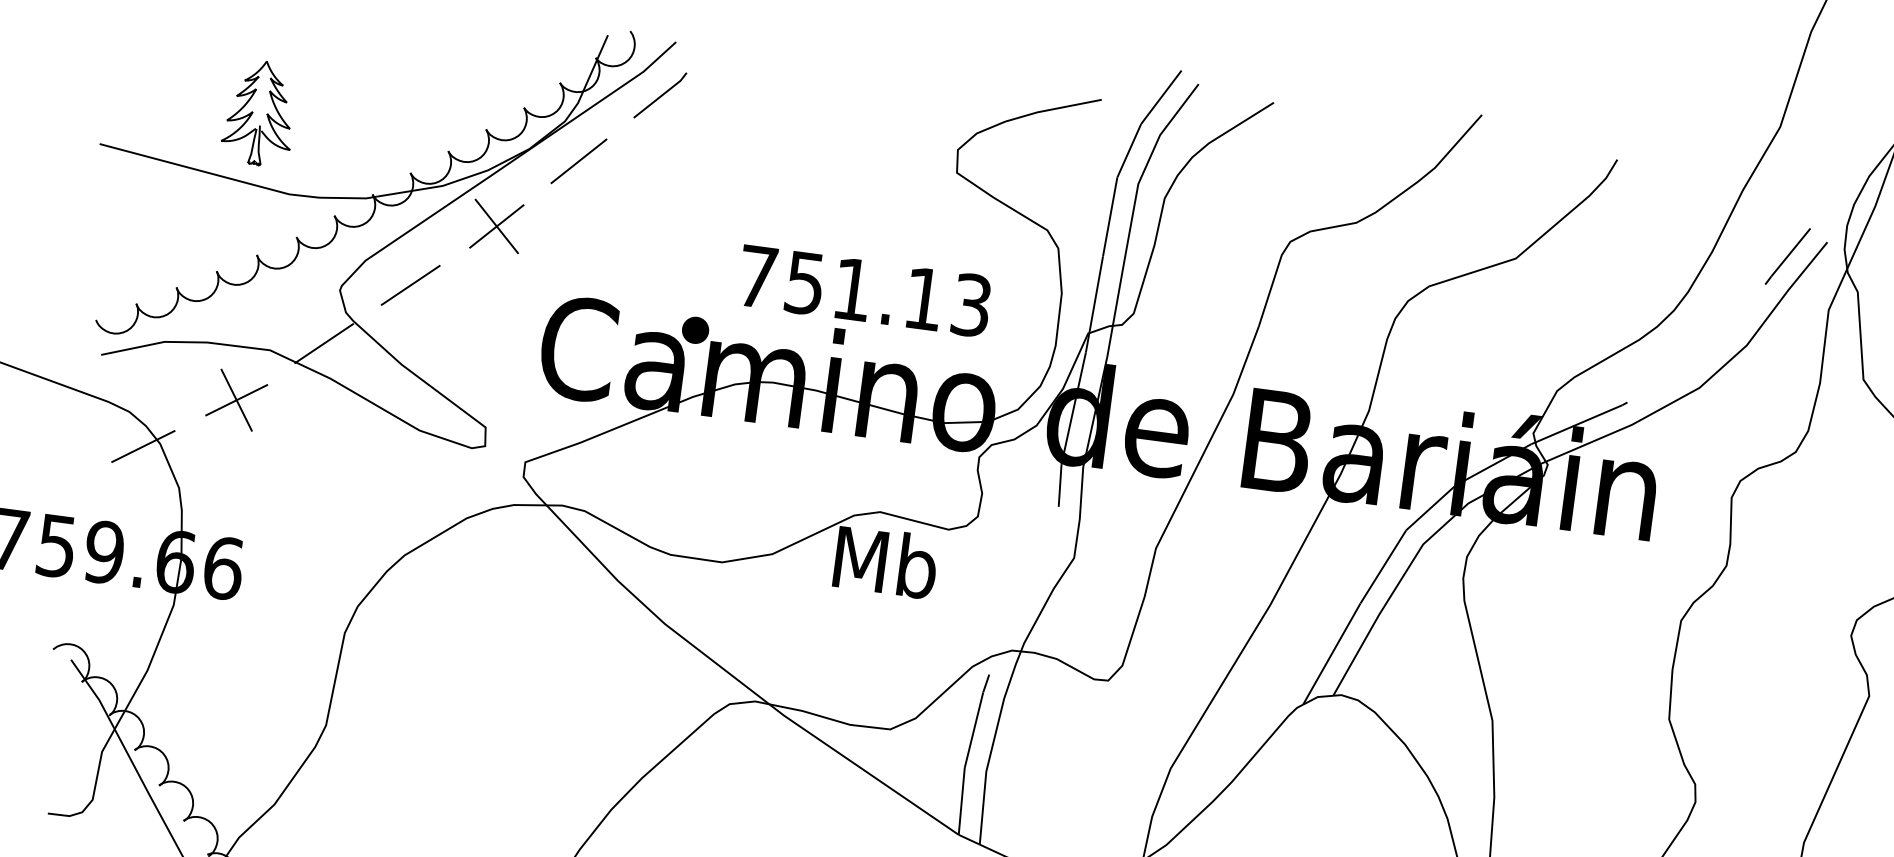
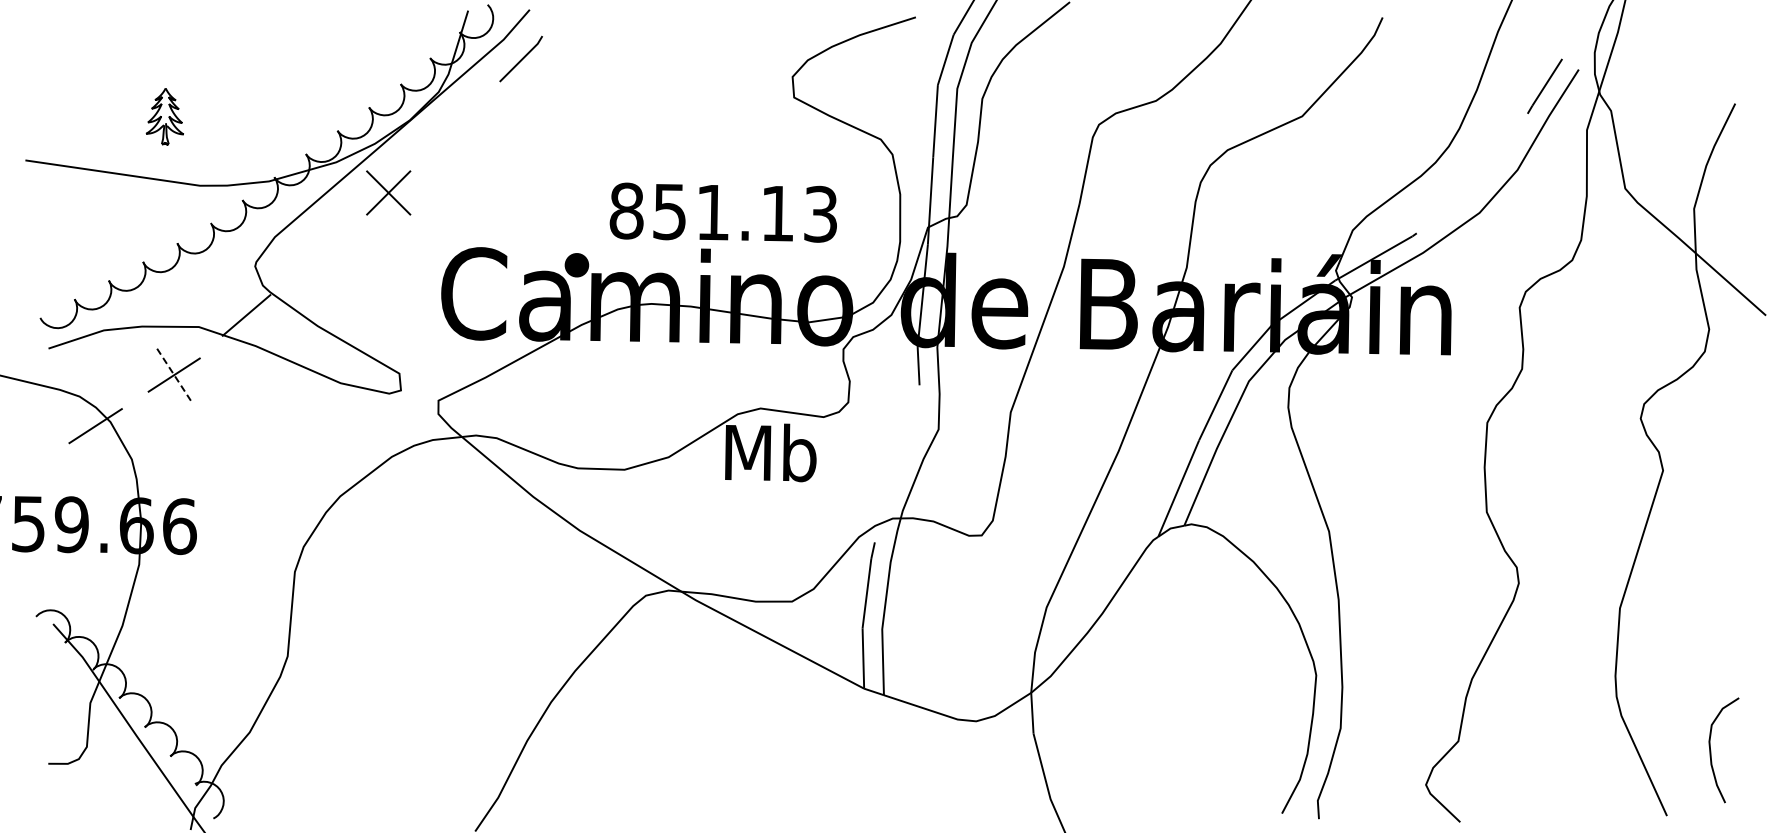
part: (258, 113) -> (164, 116), size x0.6
line: (579, 161) -> (455, 126), removed
text: (757, 276) -> (626, 210), 751.13 -> 851.13
line: (410, 285) -> (317, 254), removed
line: (236, 400) -> (174, 375), solid -> dashed

